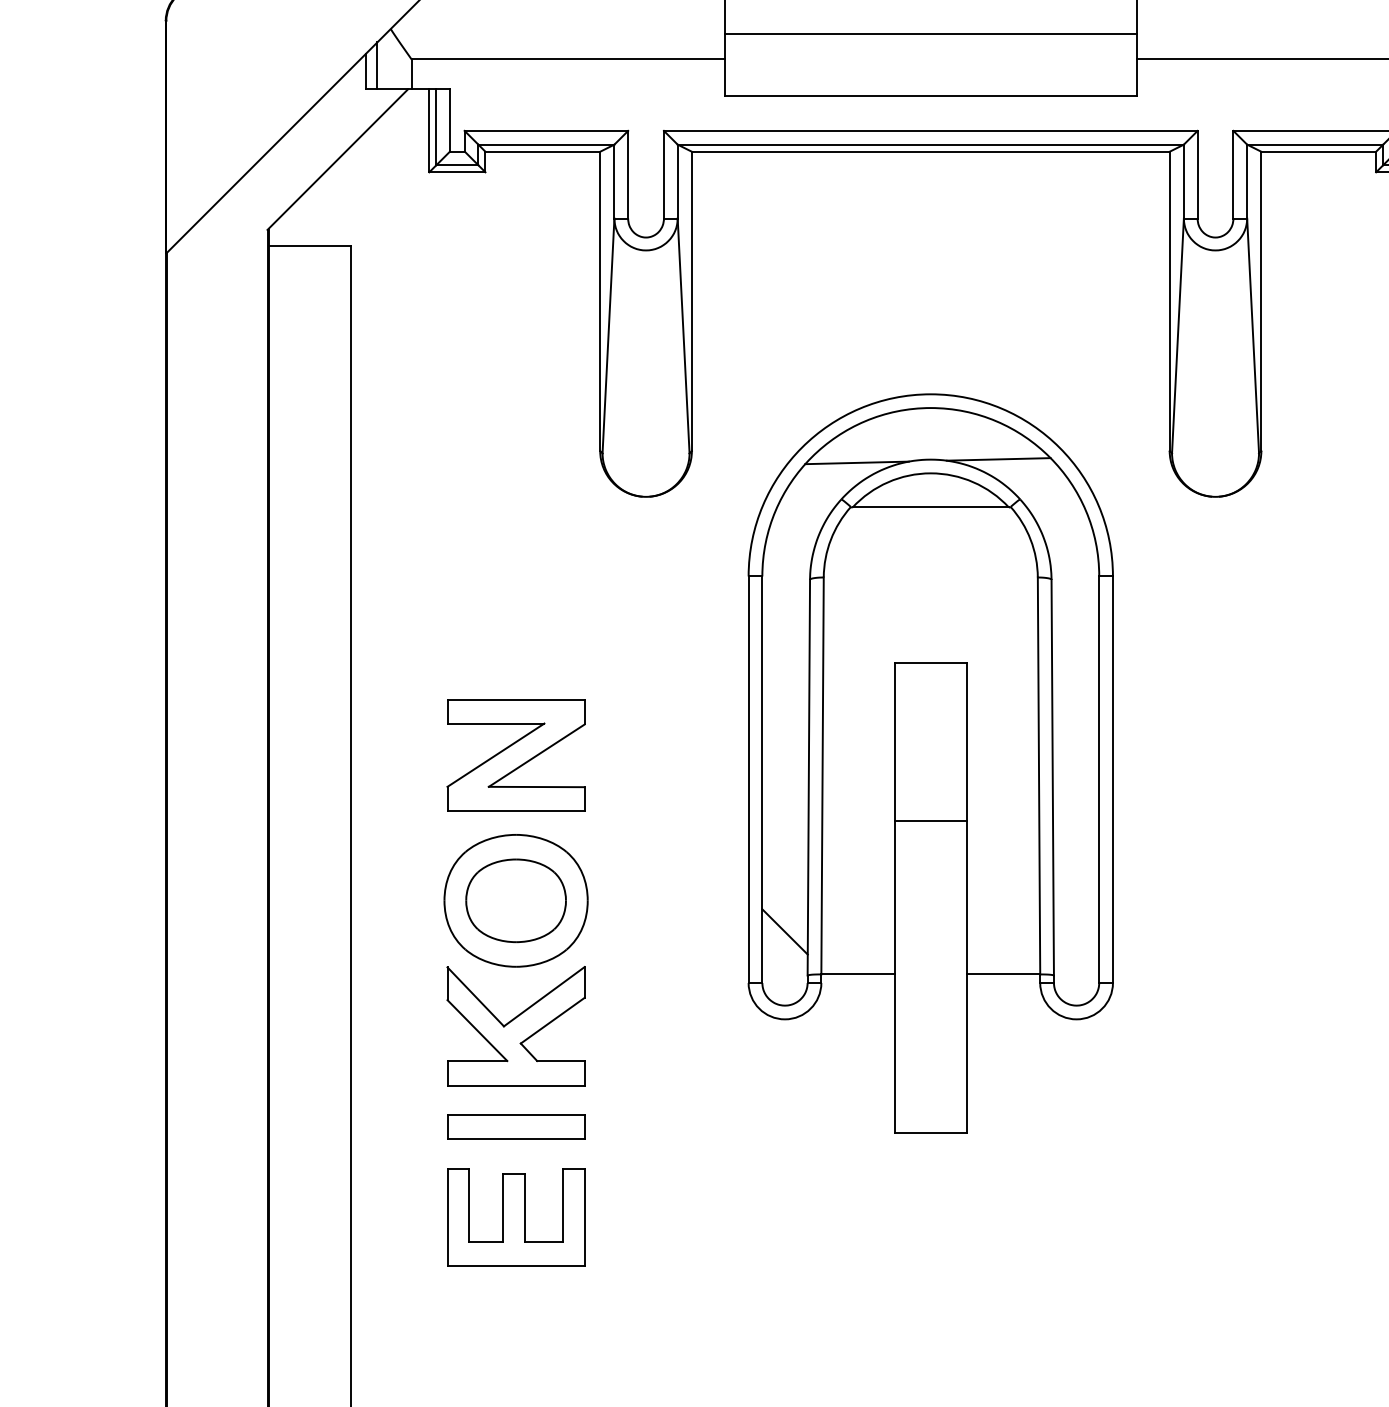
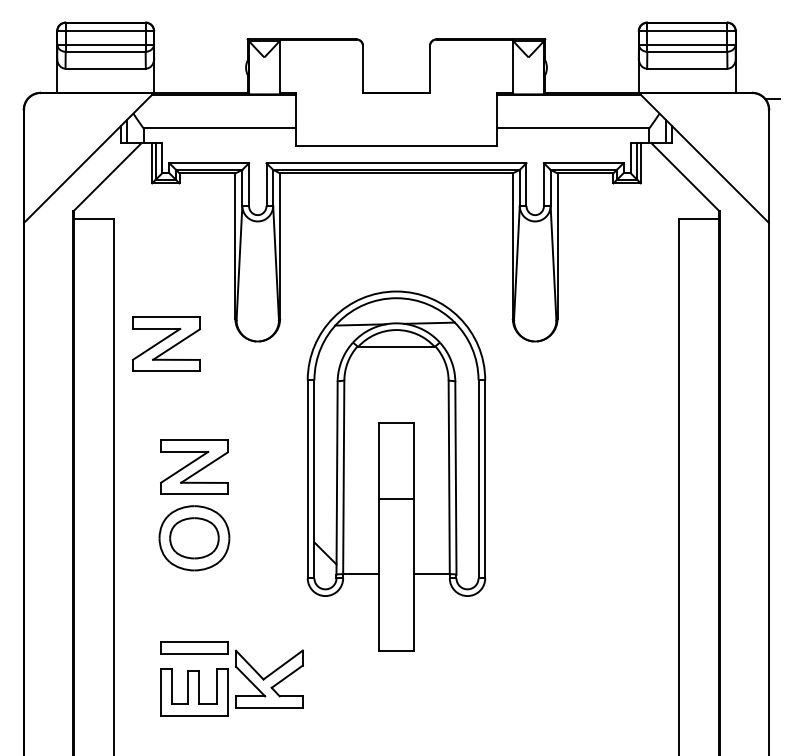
line: (930, 35) -> (396, 116), removed
part: (458, 500) -> (166, 343), added
part: (516, 1024) -> (269, 678), moved

